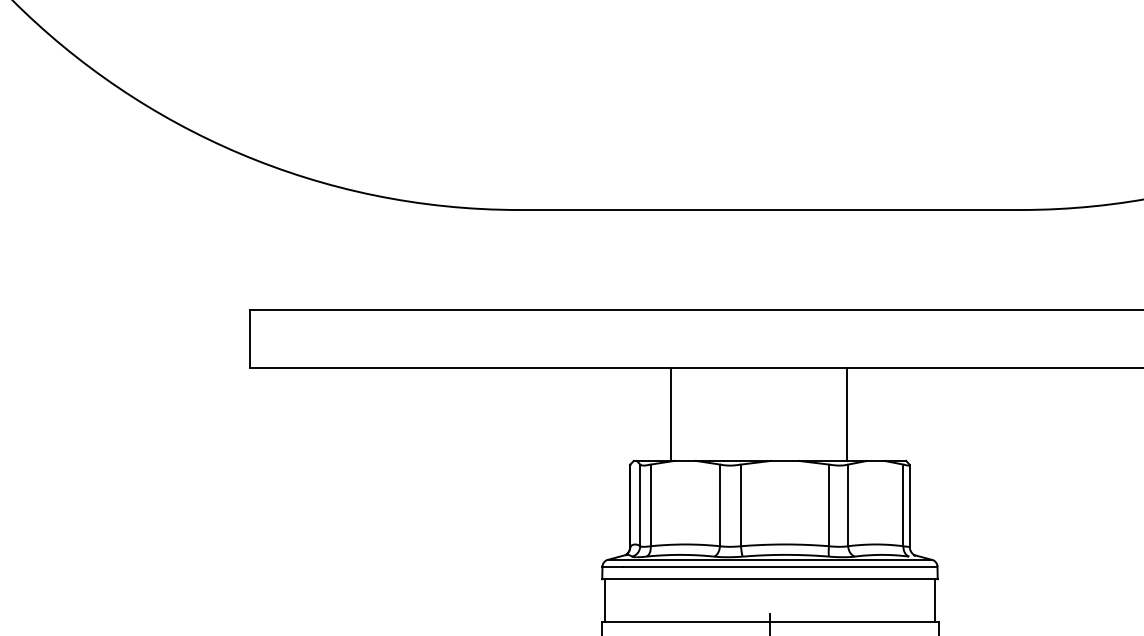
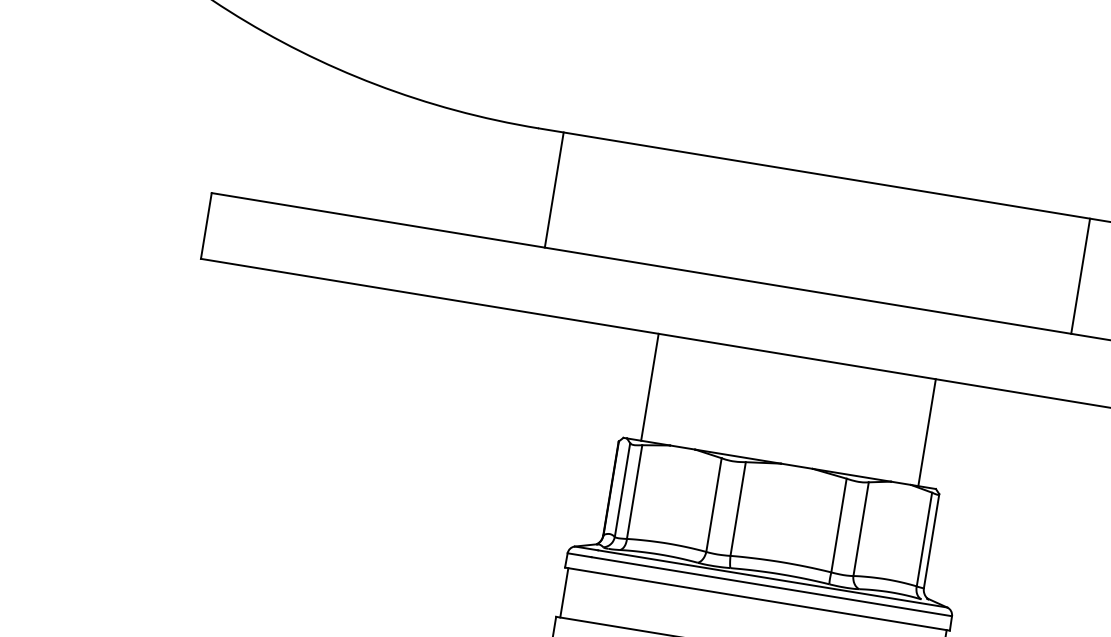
line: (540, 260) -> (554, 190), added
line: (999, 260) -> (1080, 276), added
line: (671, 413) -> (650, 386), moved
line: (846, 413) -> (926, 431), moved

